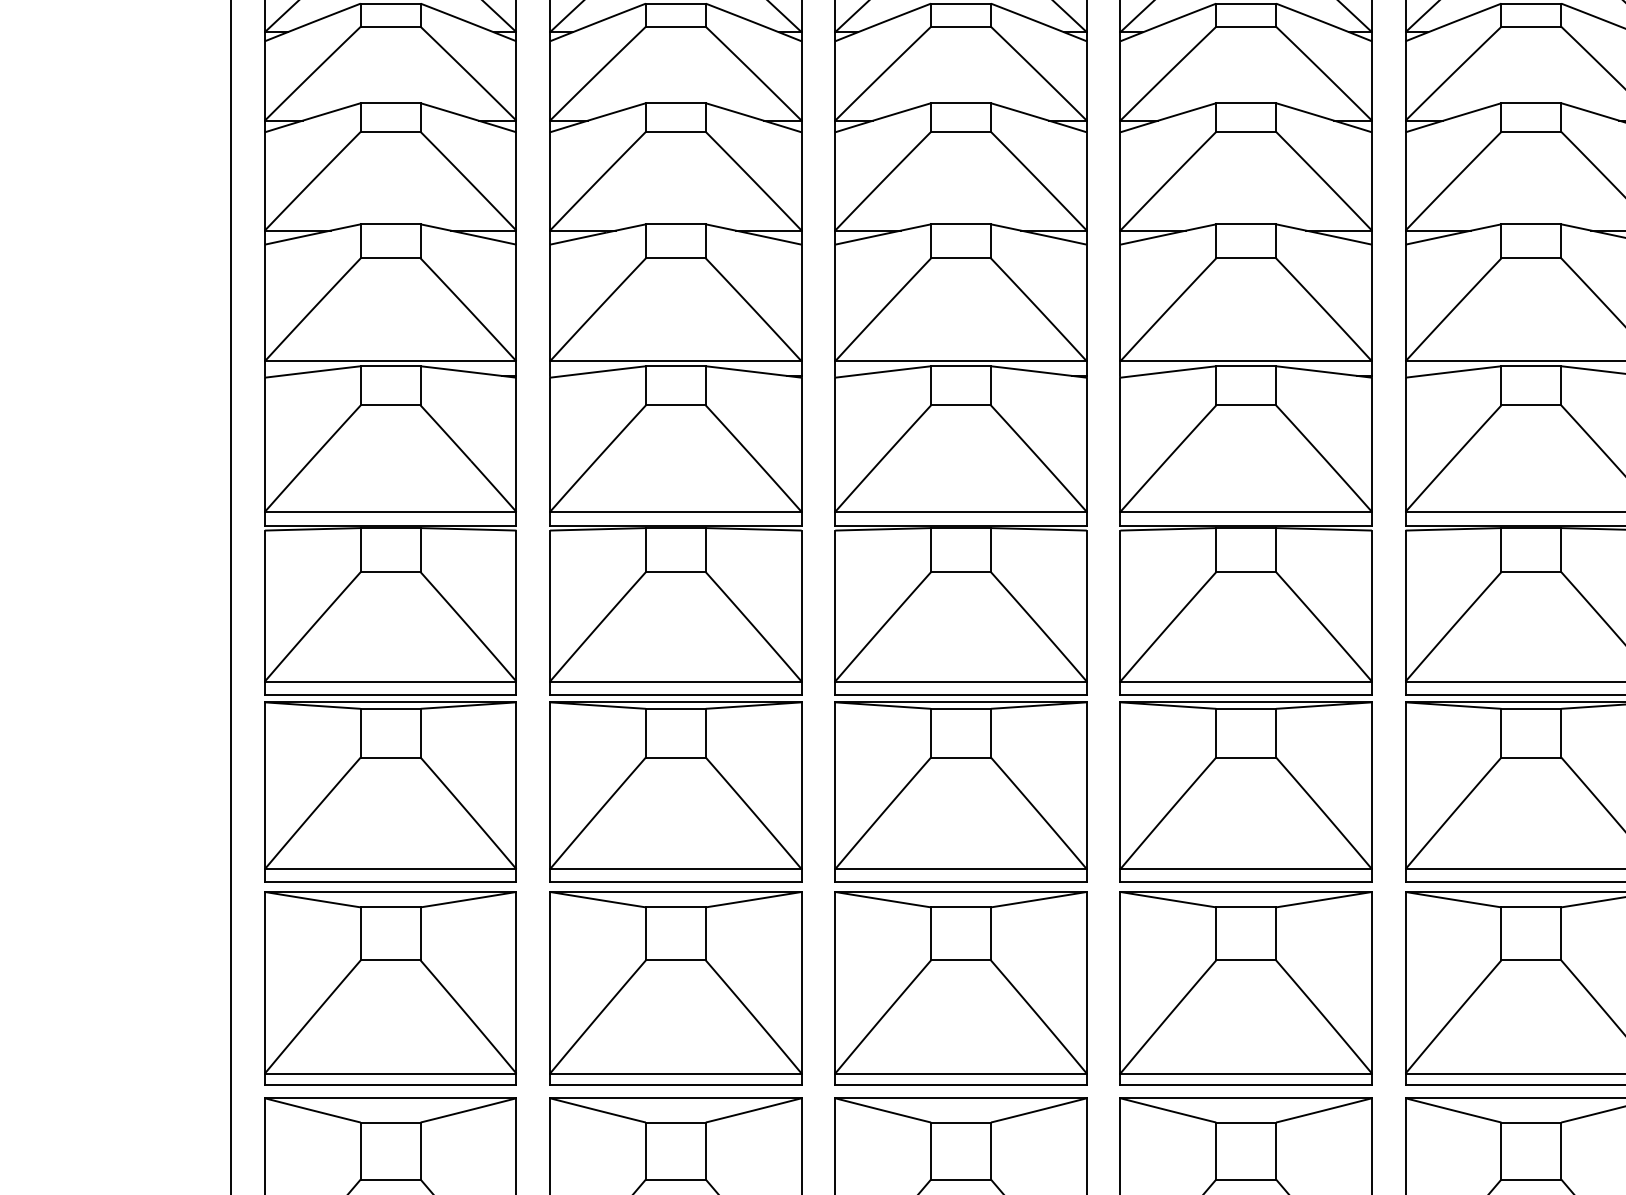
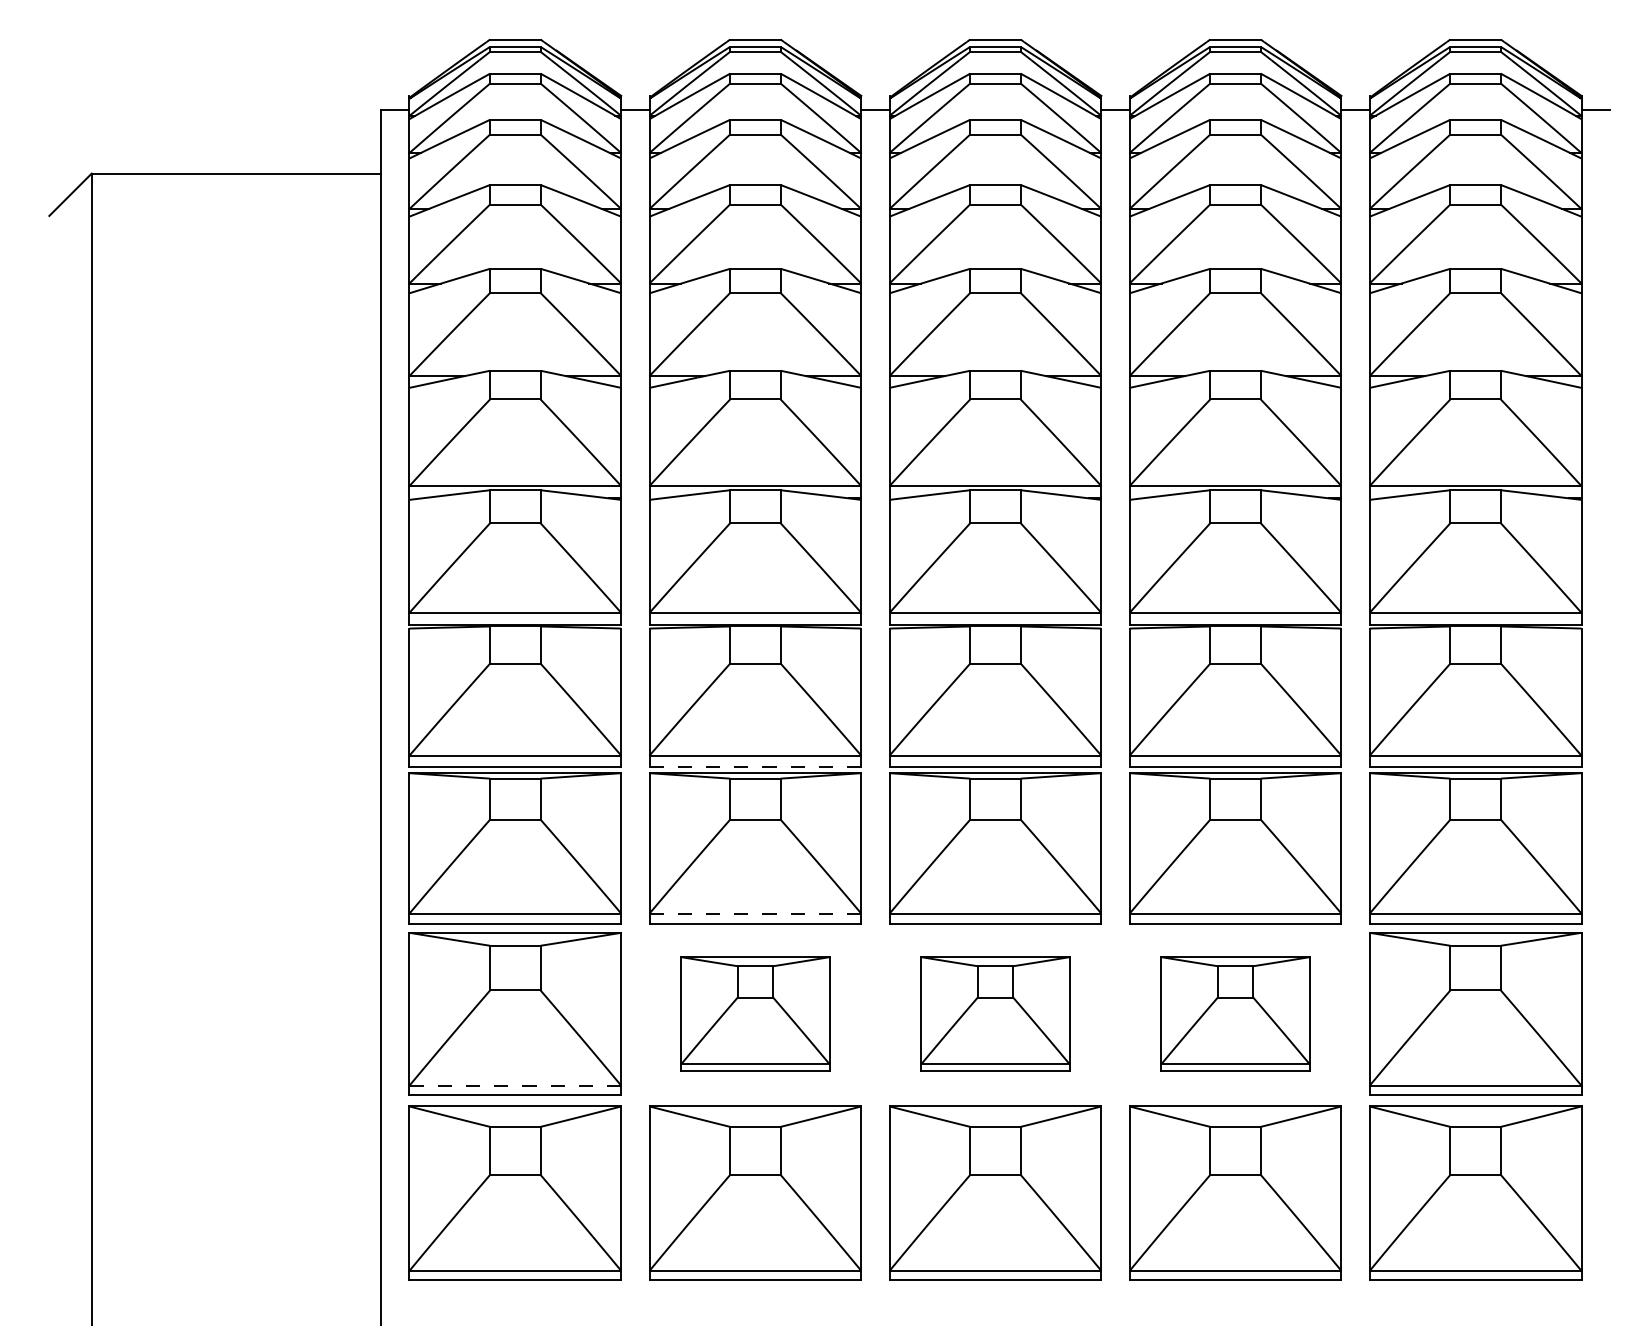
line: (675, 694) -> (755, 766), solid -> dashed
line: (675, 869) -> (755, 913), solid -> dashed
part: (675, 987) -> (755, 1013), size x0.7
part: (961, 987) -> (995, 1013), size x0.7
part: (1246, 987) -> (1235, 1013), size x0.7
line: (390, 1073) -> (515, 1085), solid -> dashed

